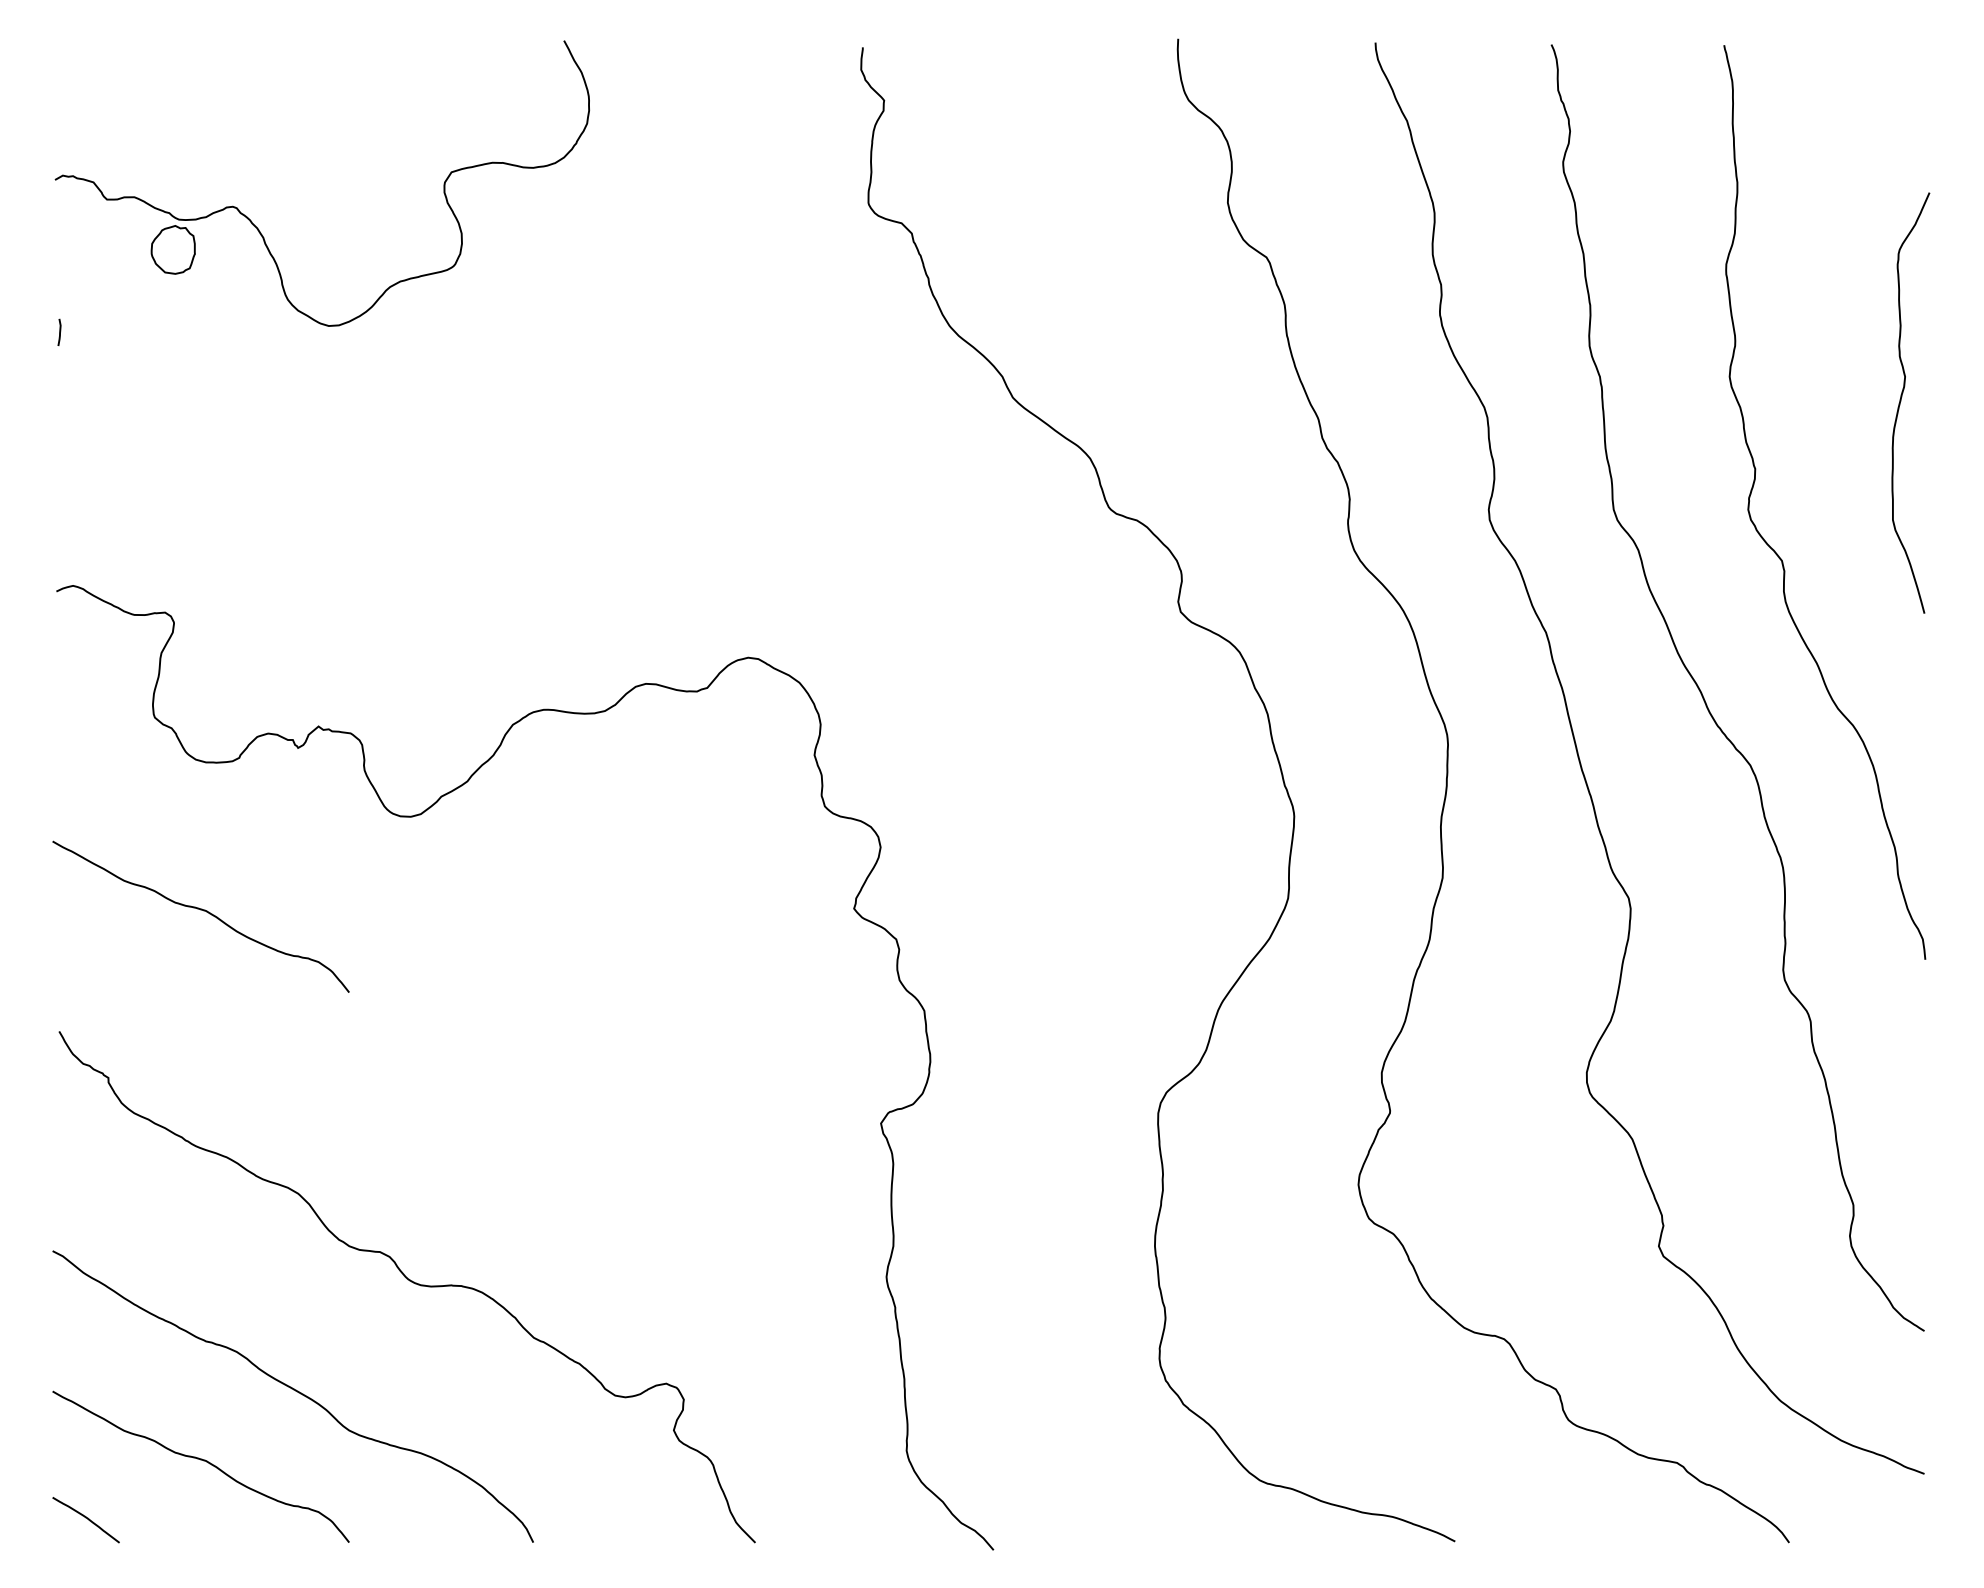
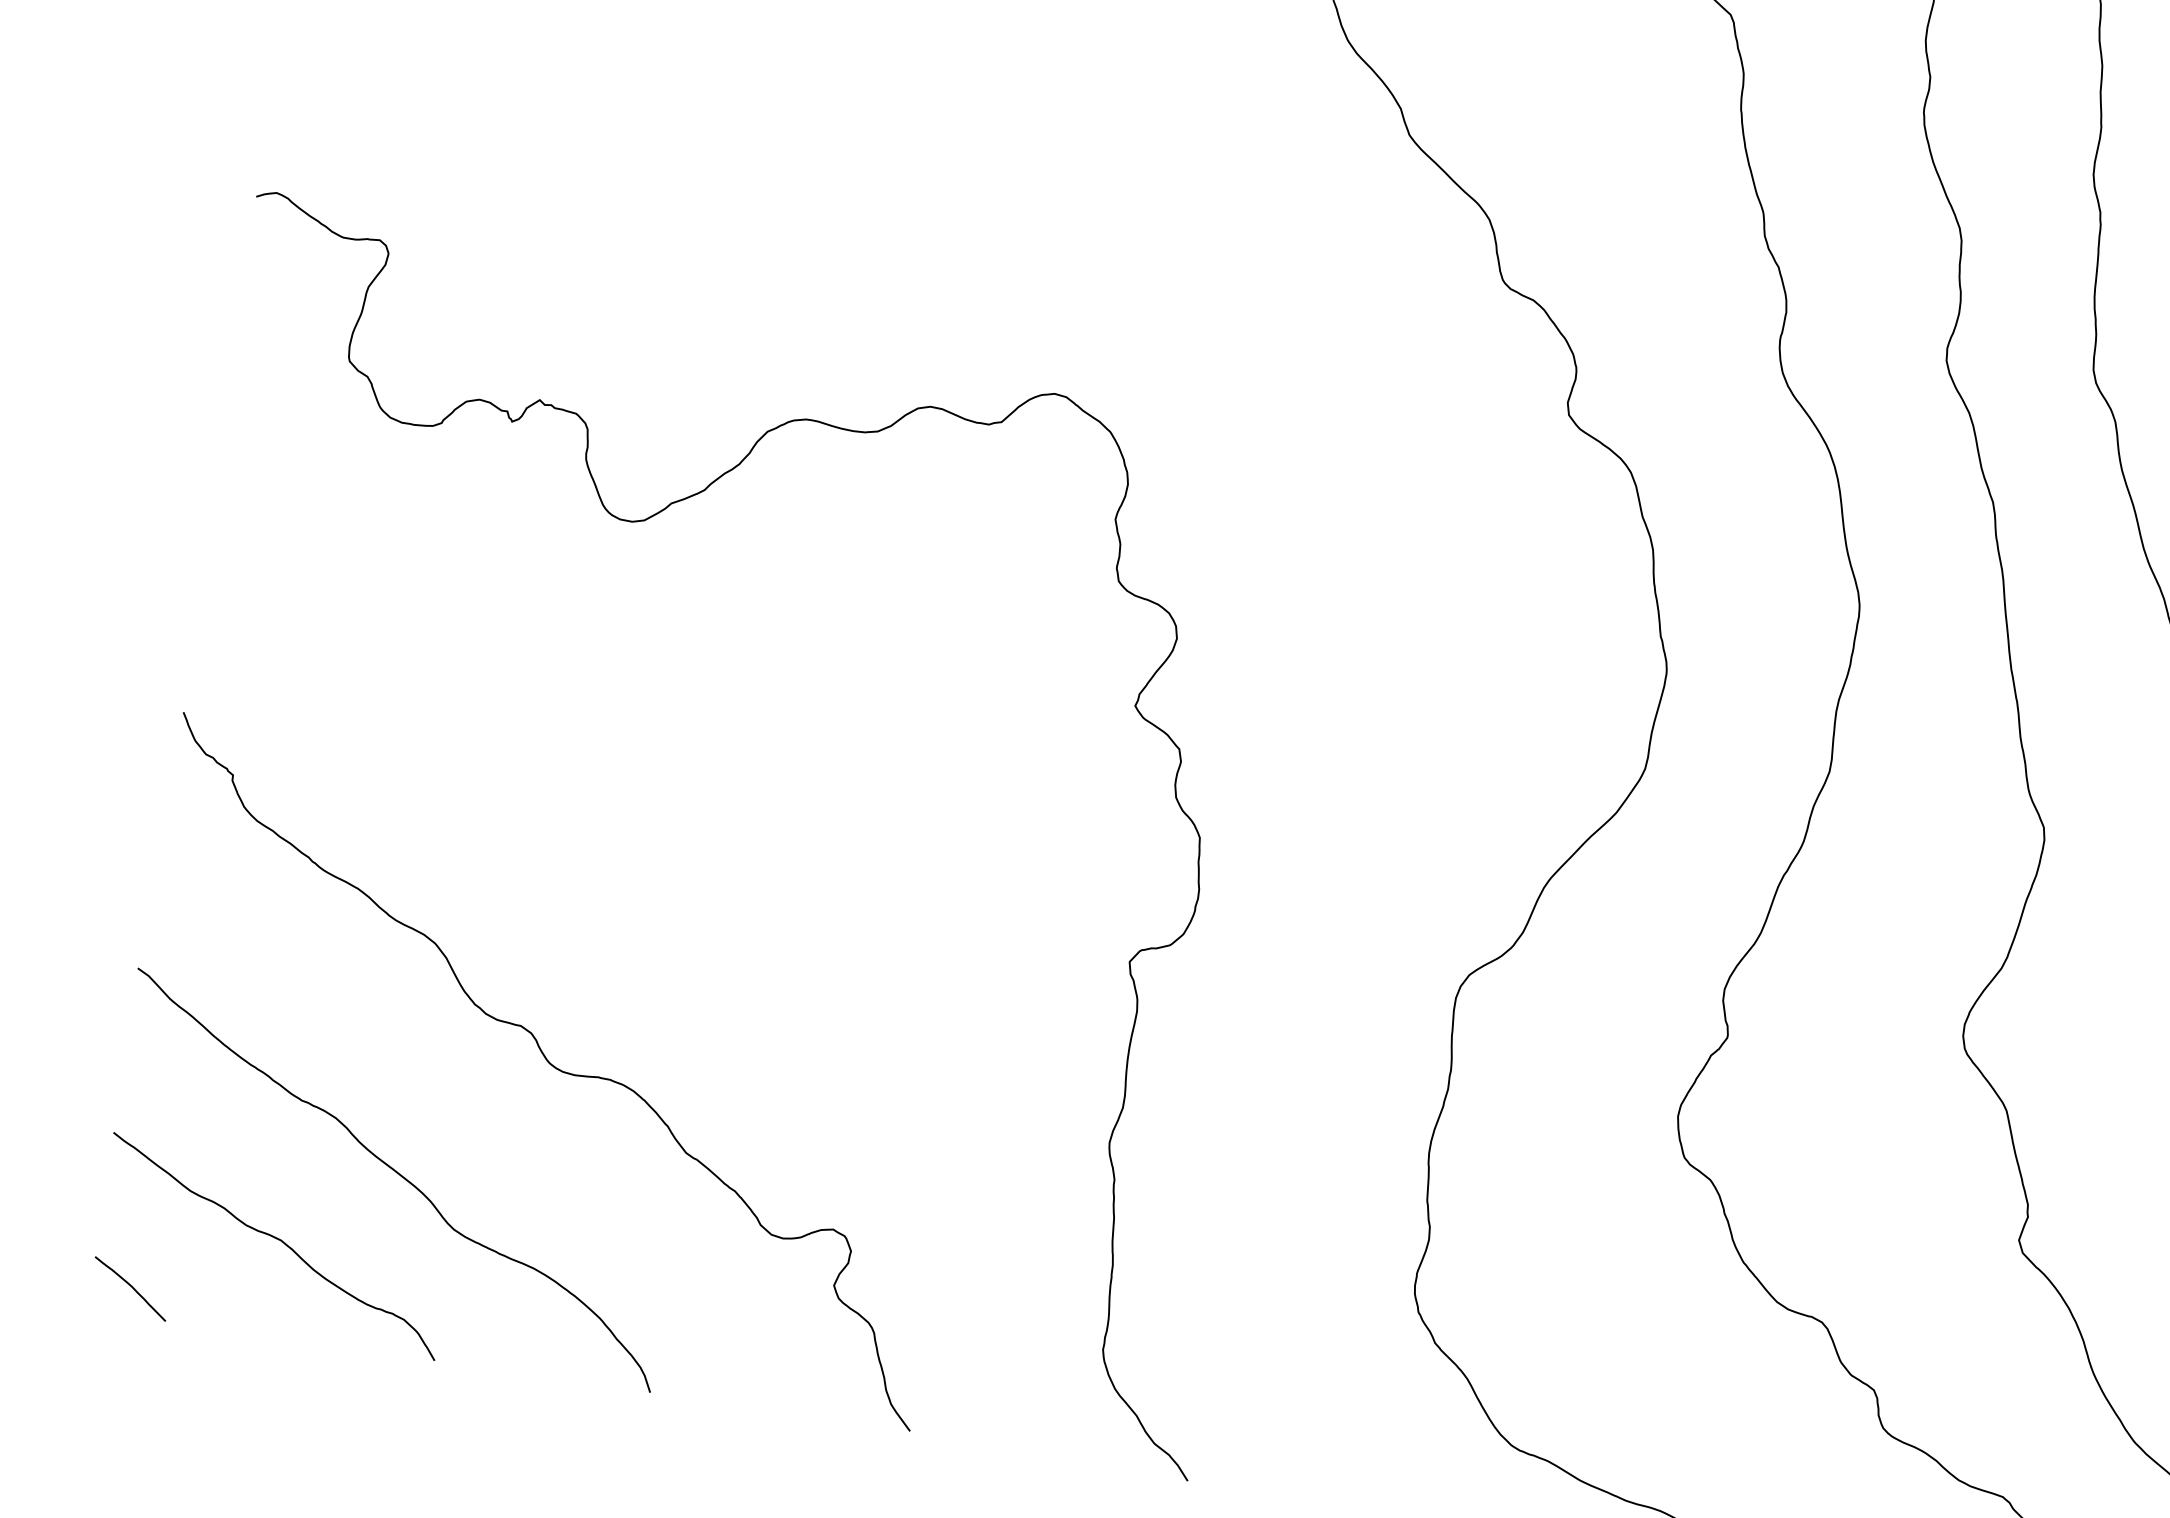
curve: (203, 911) -> (373, 596), removed

